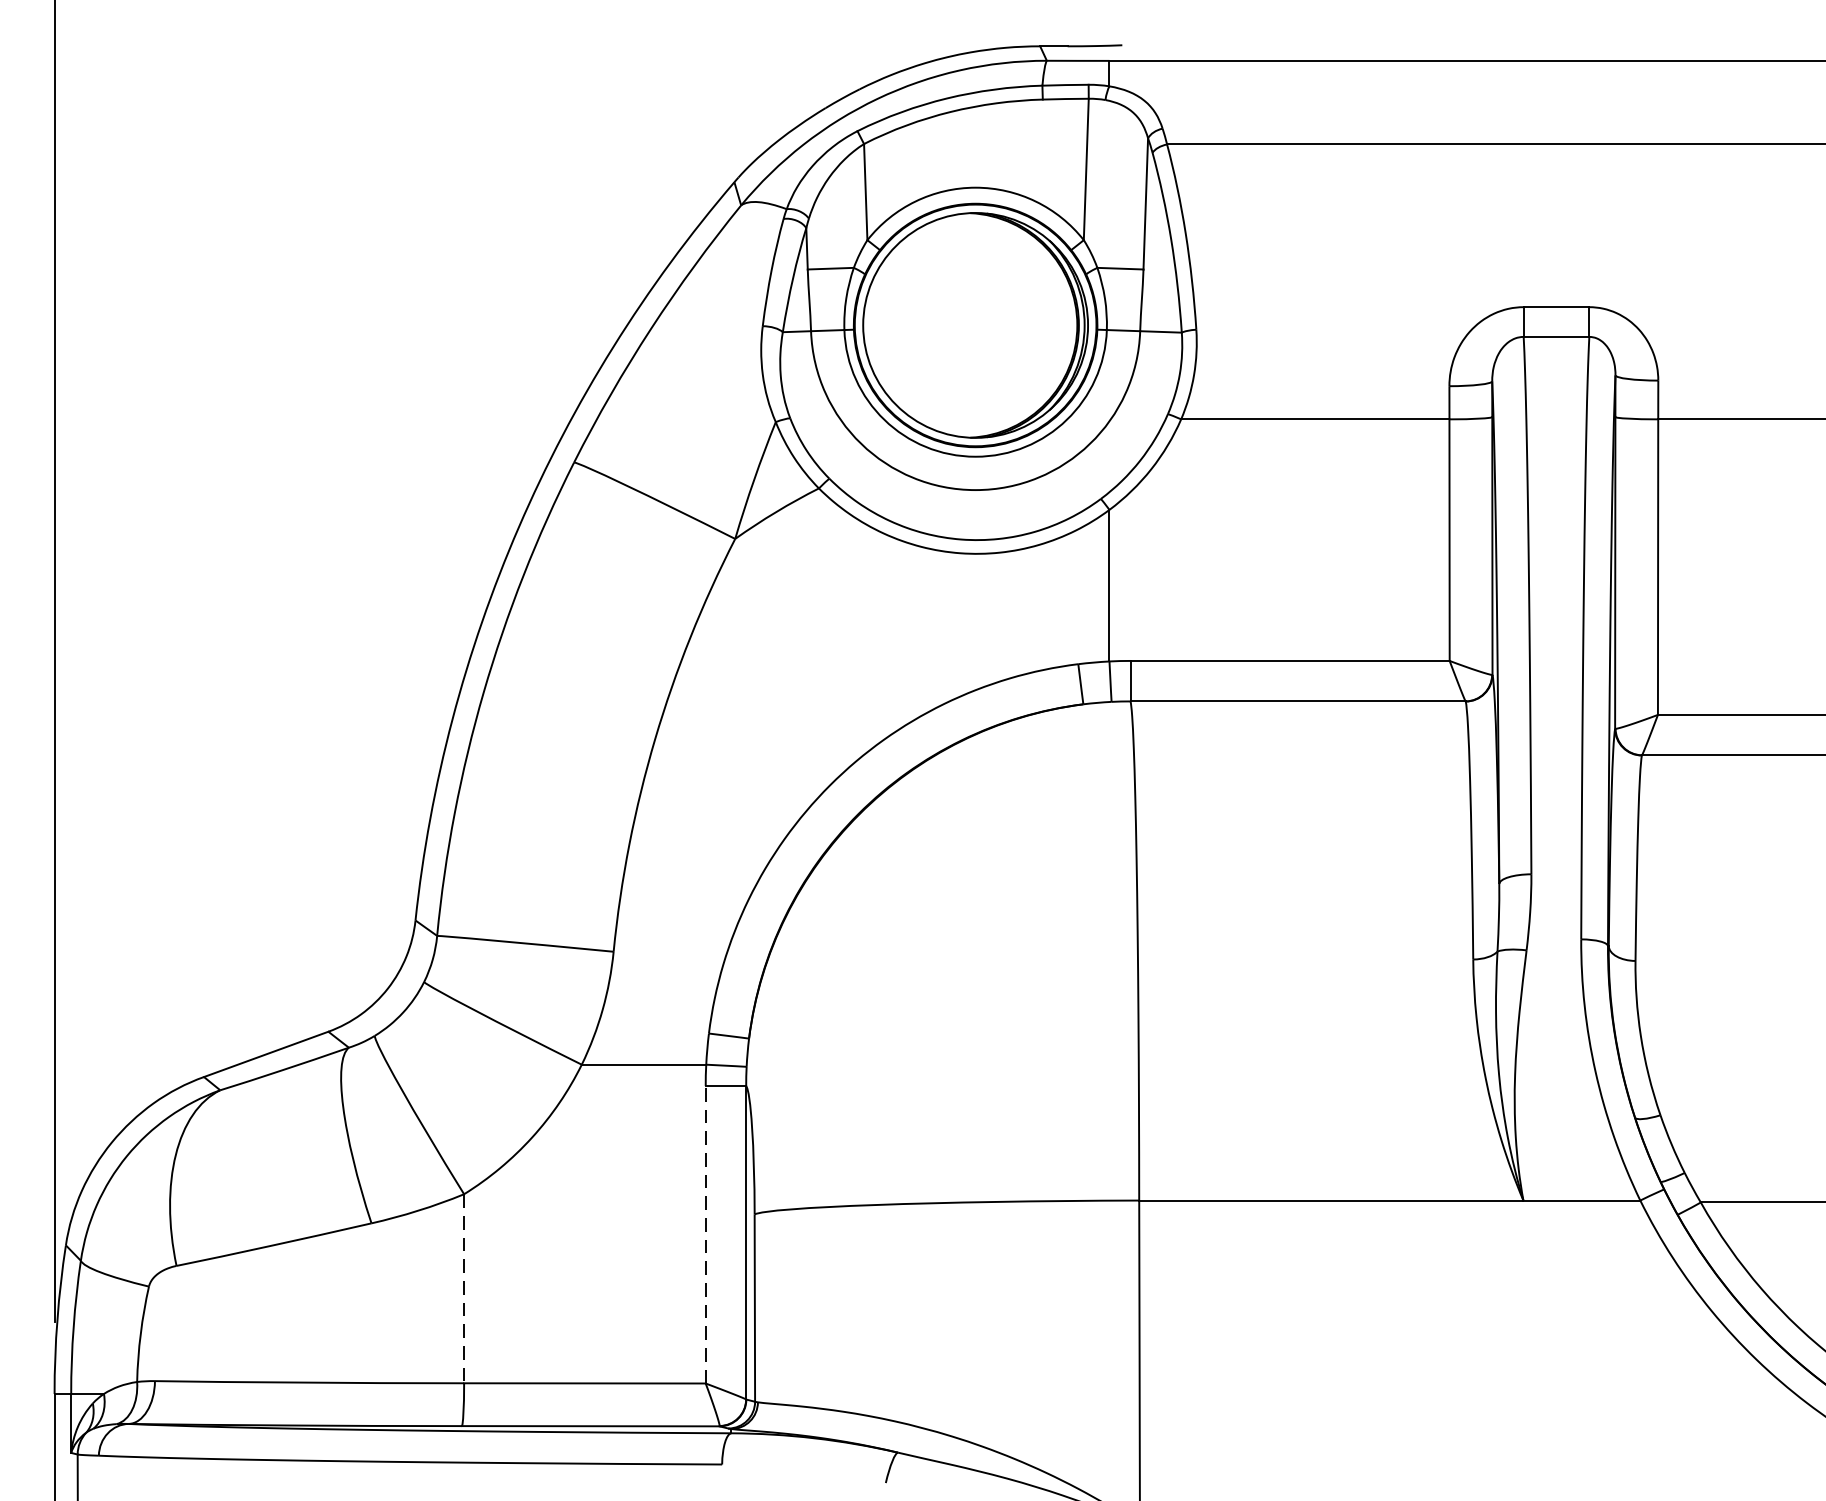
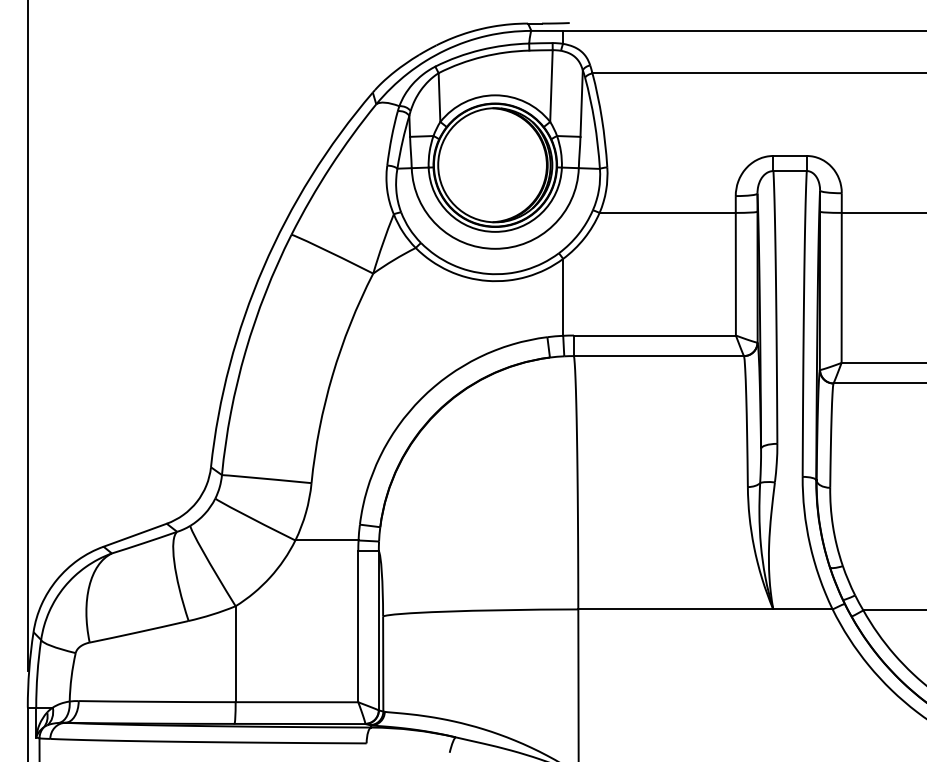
line: (706, 1234) -> (358, 626), dashed -> solid
line: (463, 1289) -> (235, 654), dashed -> solid

